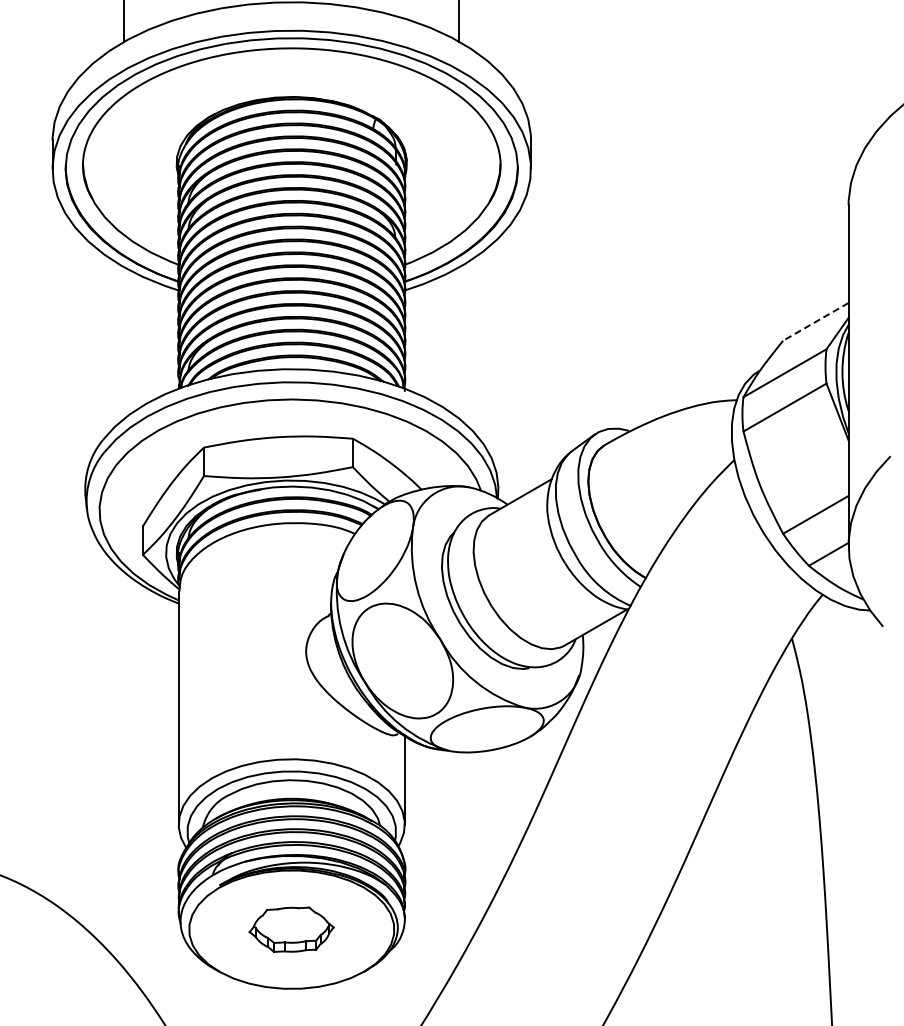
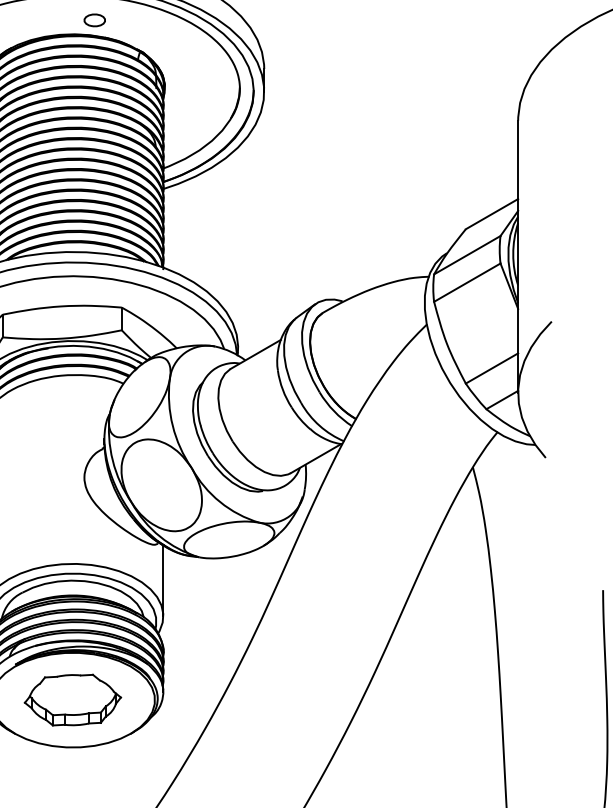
part: (318, 79) -> (94, 20), added
line: (815, 321) -> (491, 213), dashed -> solid
part: (291, 929) -> (72, 700), size x1.43

